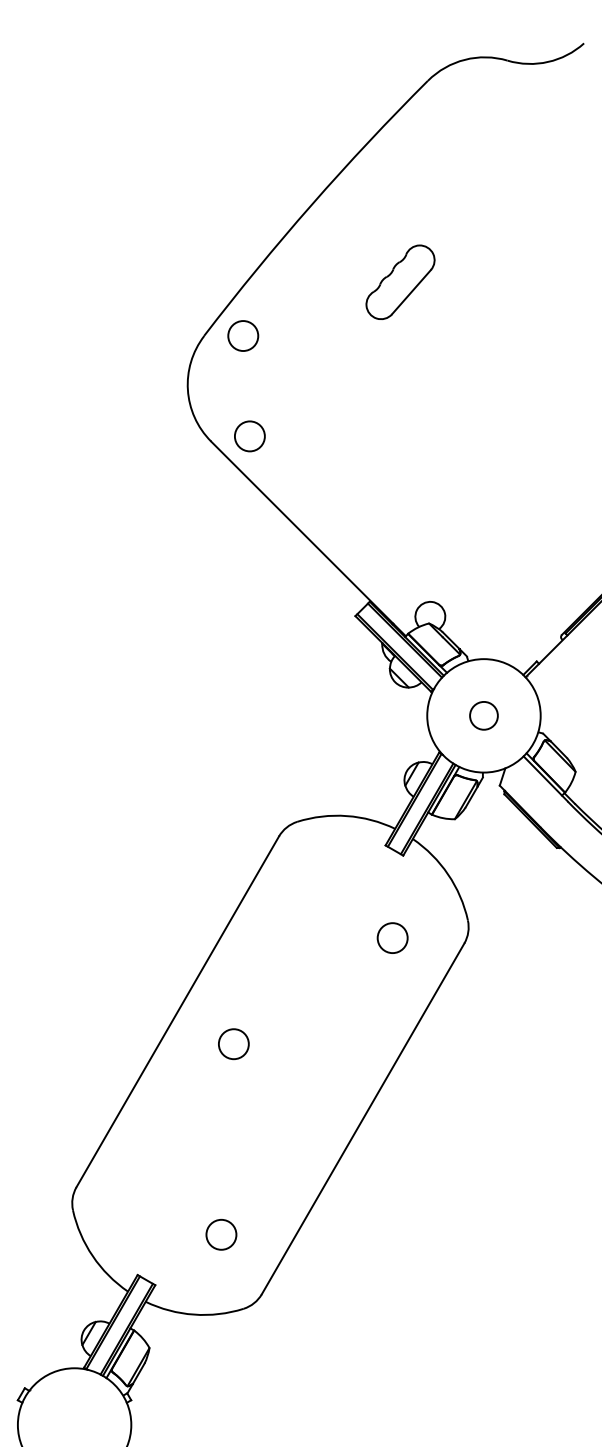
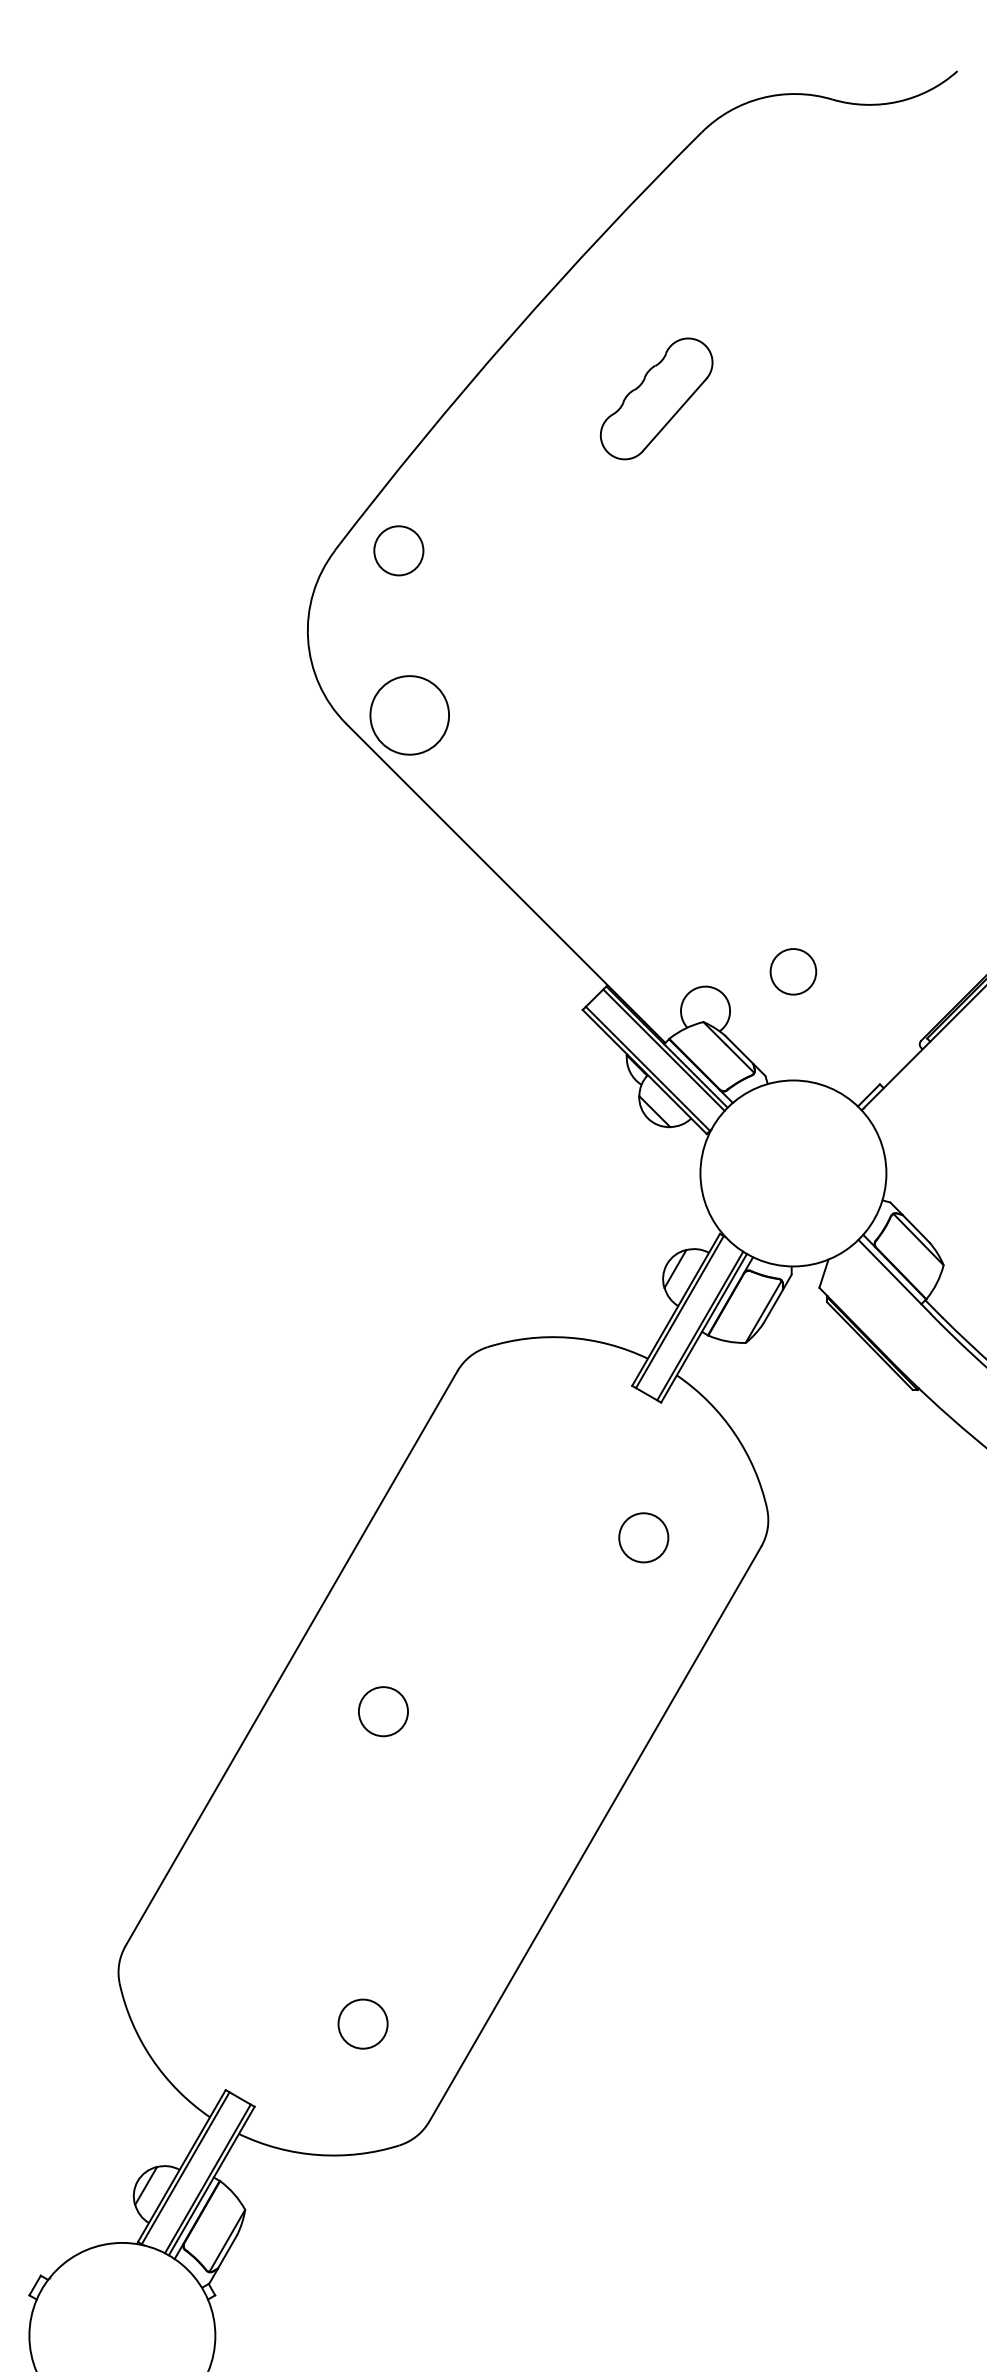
part: (400, 281) -> (656, 397), moved
circle: (249, 436) -> (409, 715), size x1.6
circle: (483, 715) -> (792, 971), moved

